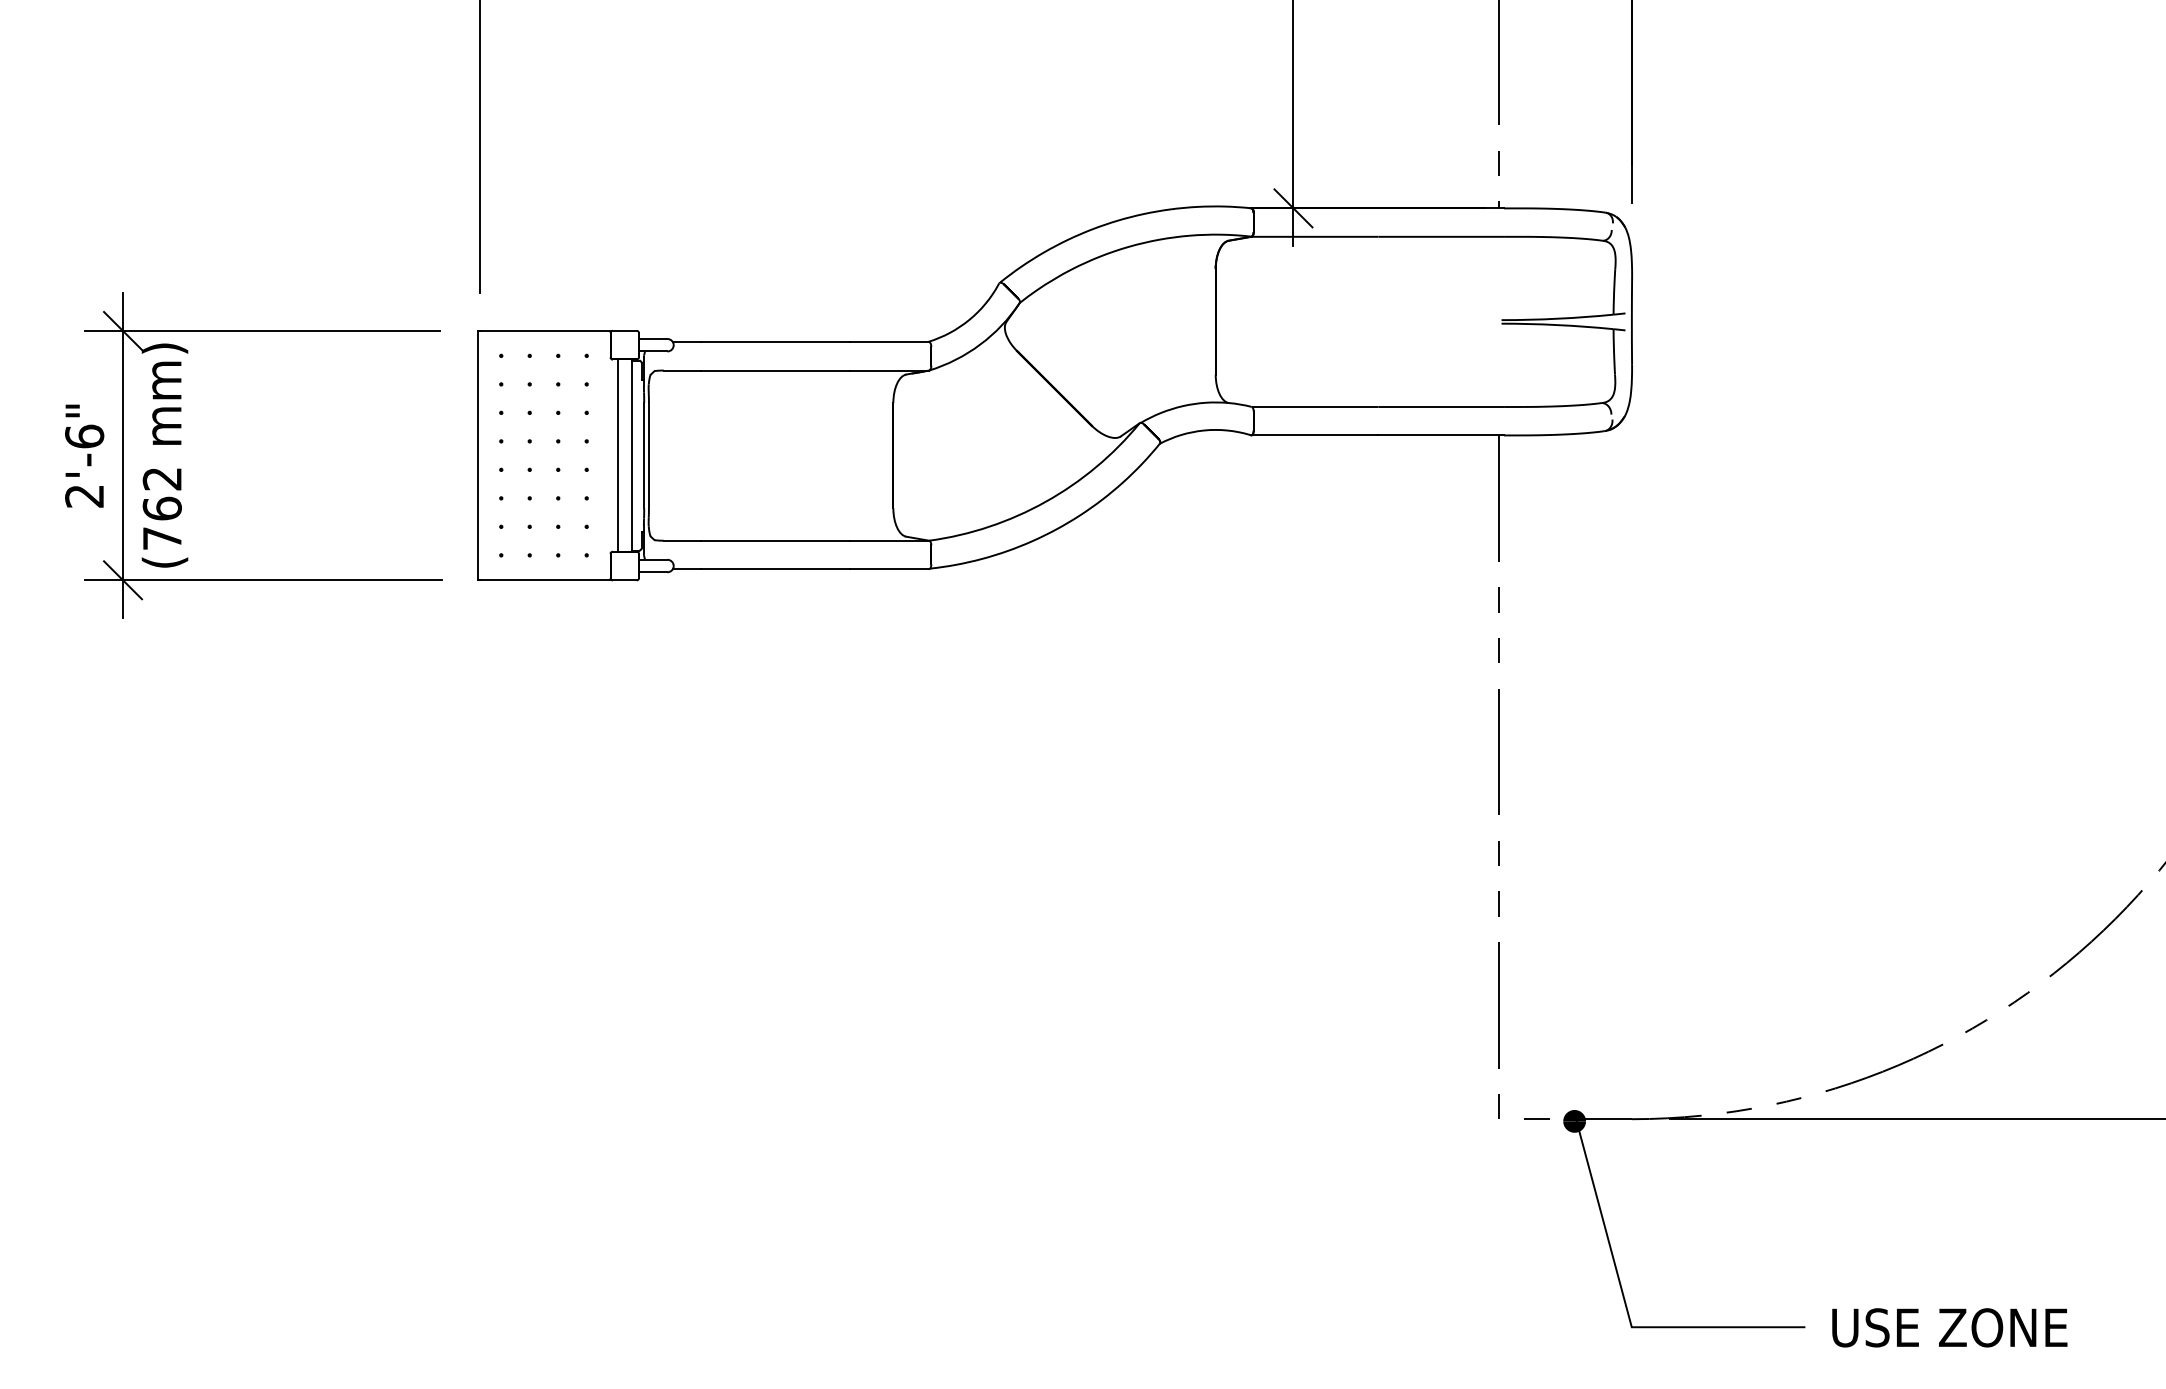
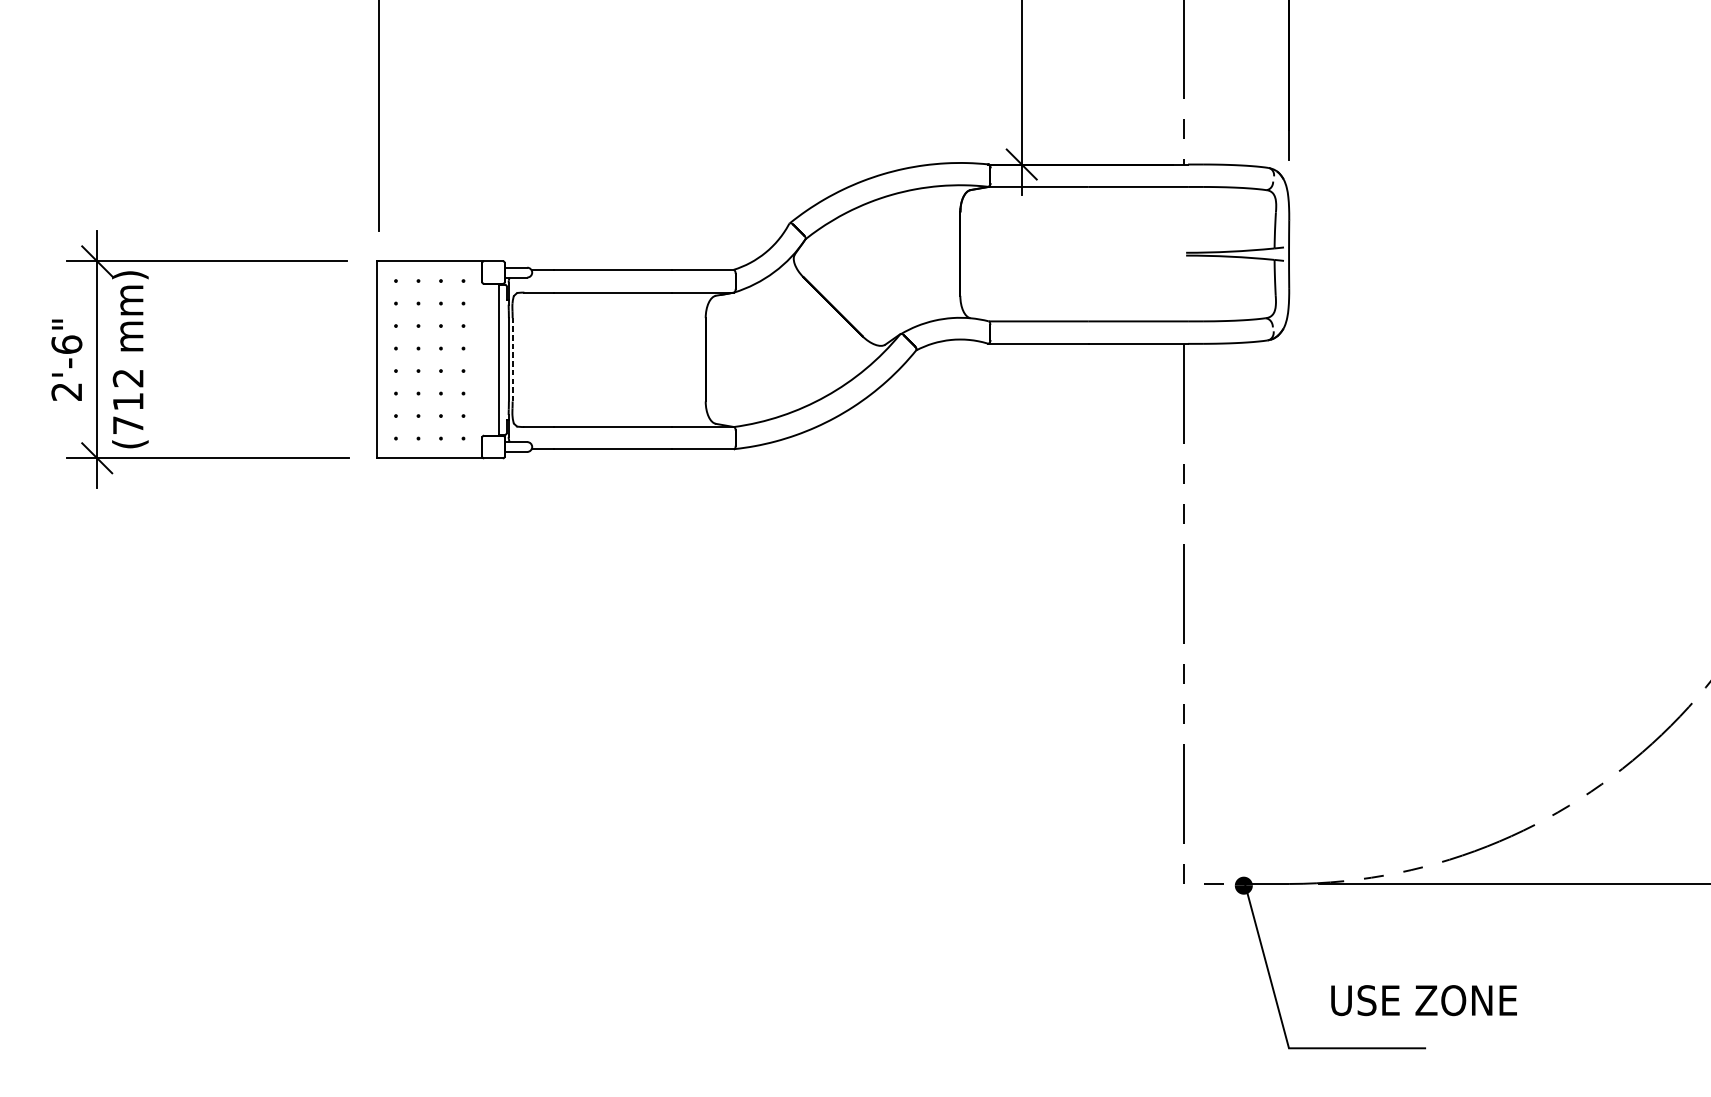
line: (617, 455) -> (487, 359), removed
line: (648, 455) -> (512, 359), solid -> dashed
text: (161, 508) -> (127, 401), (762 -> (712
text: (1949, 1327) -> (1423, 1000), moved

